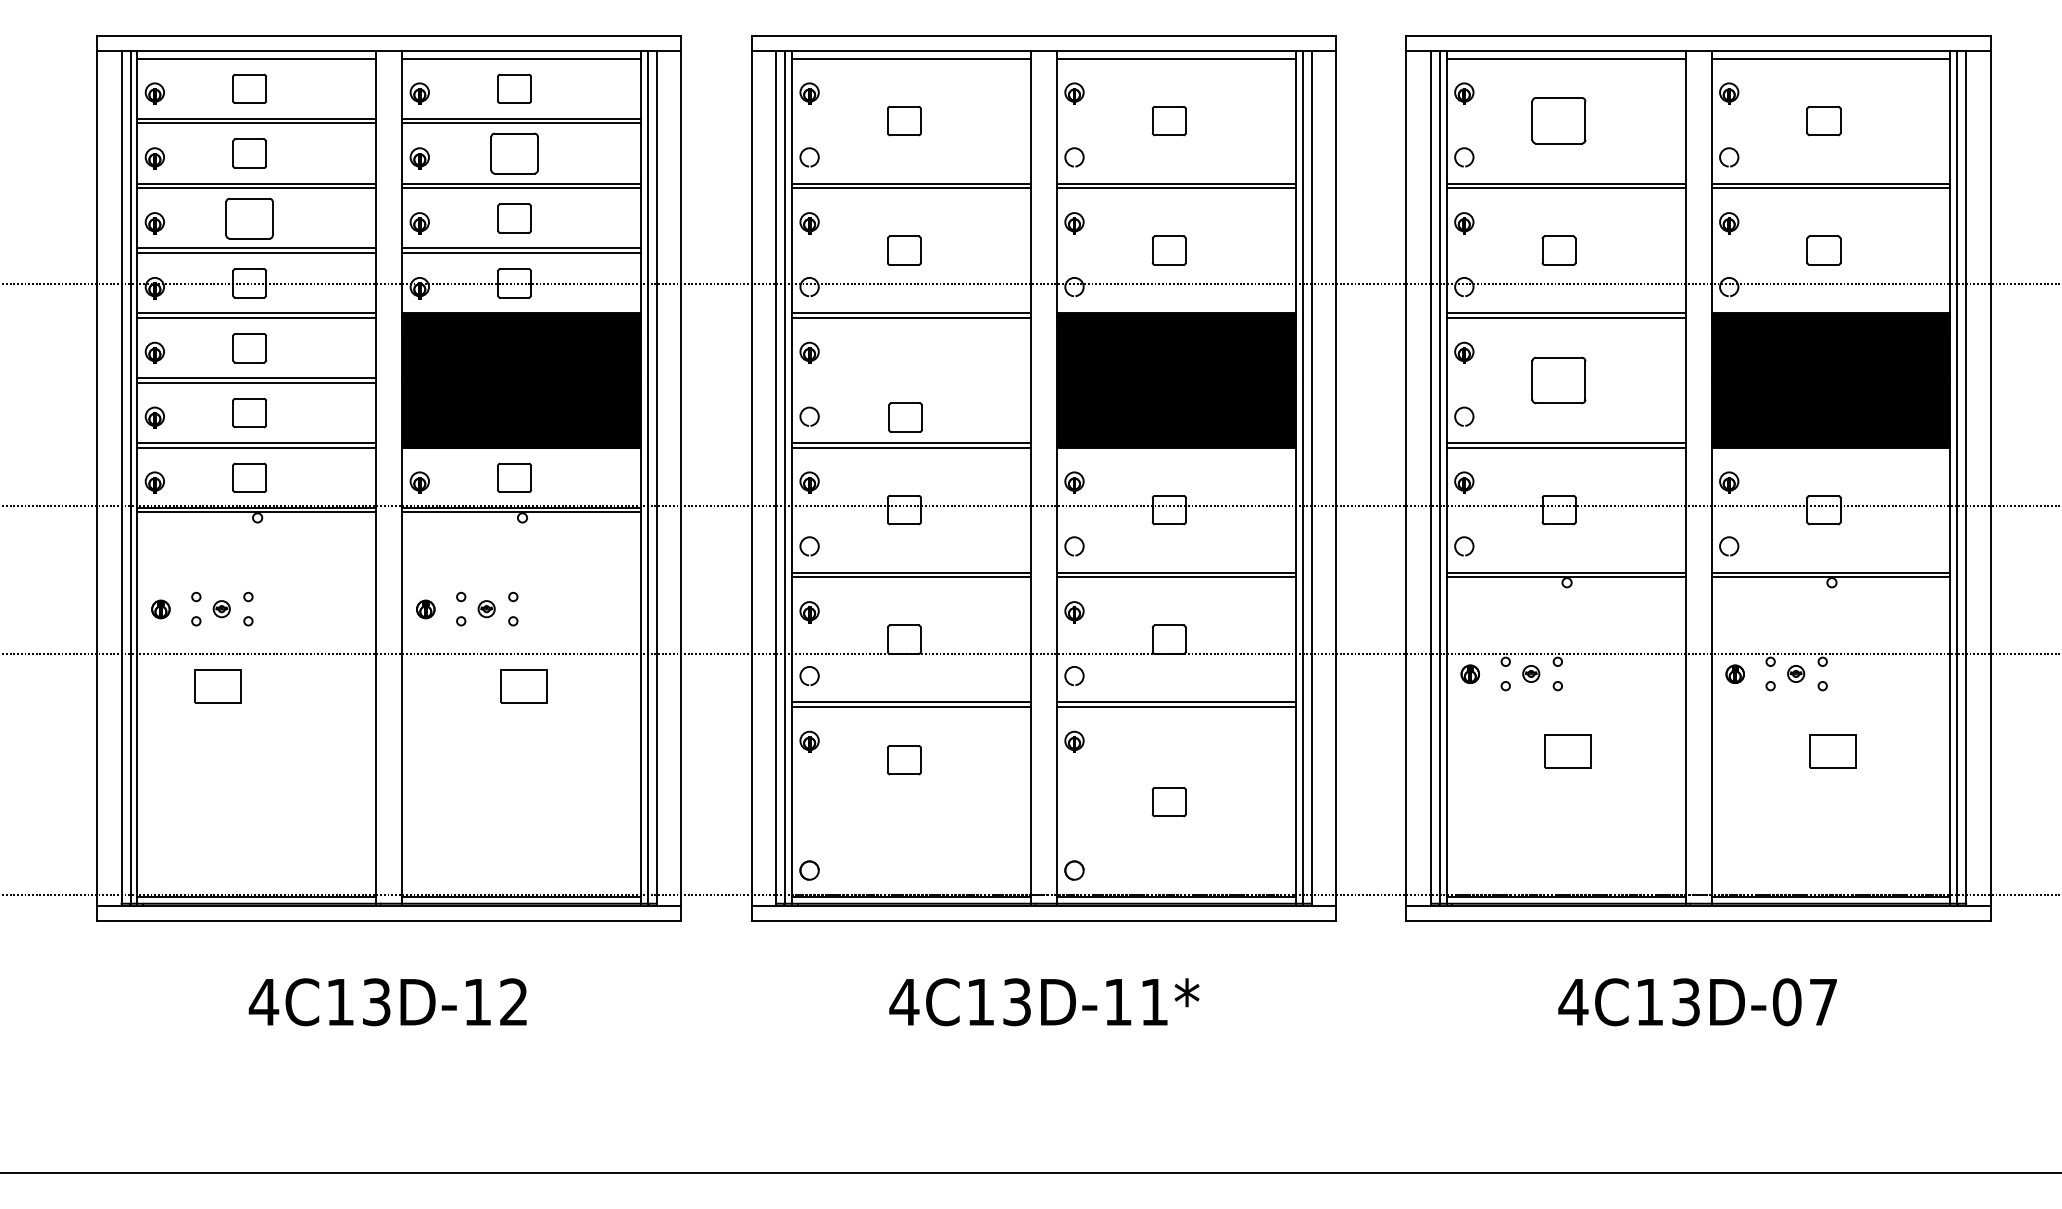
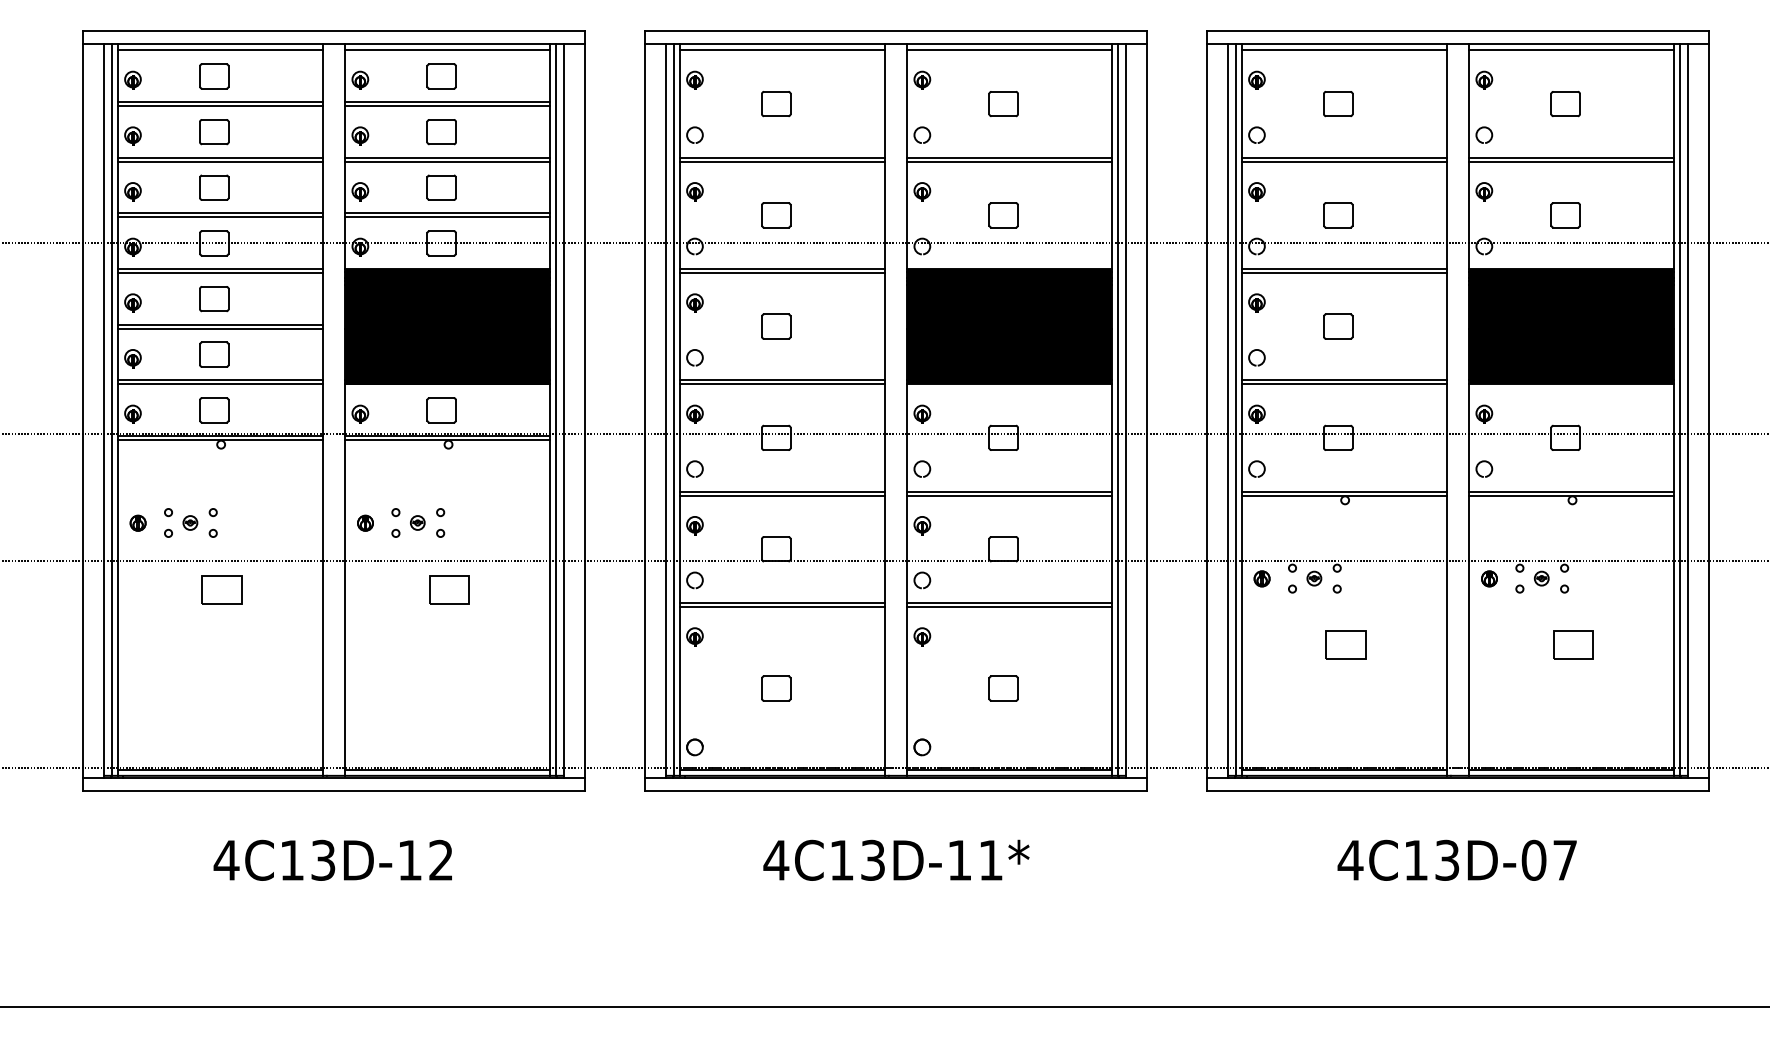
part: (1559, 121) -> (1338, 104), size x0.62
part: (514, 154) -> (441, 132), size x0.71
part: (249, 218) -> (214, 187), size x0.71
part: (1559, 380) -> (1338, 326), size x0.62
part: (905, 417) -> (776, 326), moved
part: (217, 686) -> (221, 589), moved
part: (904, 760) -> (776, 688), moved

